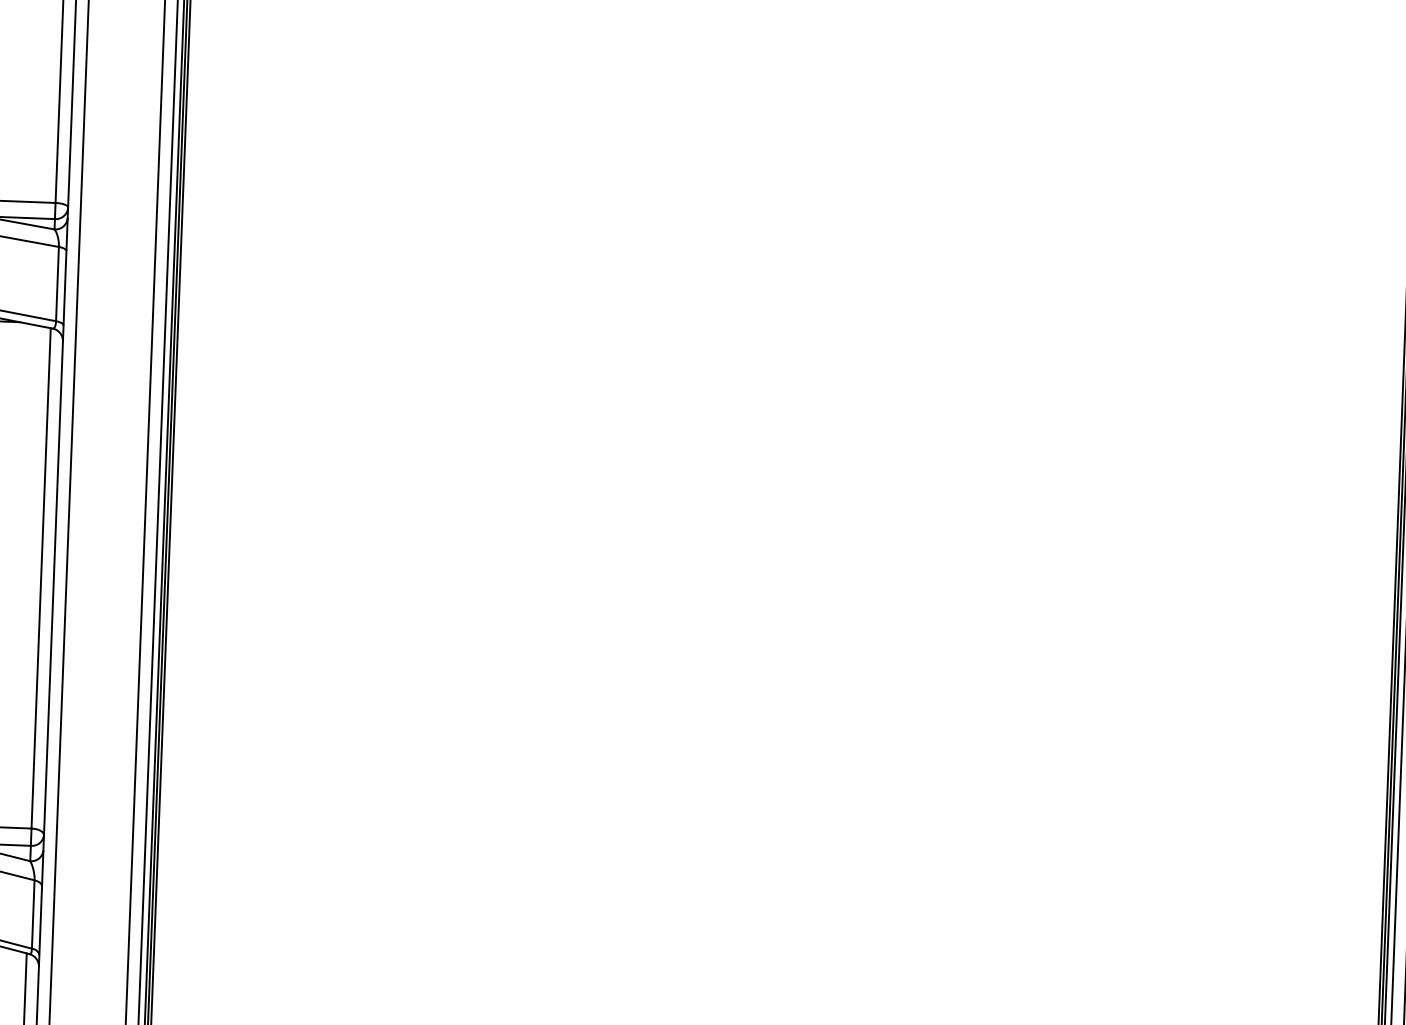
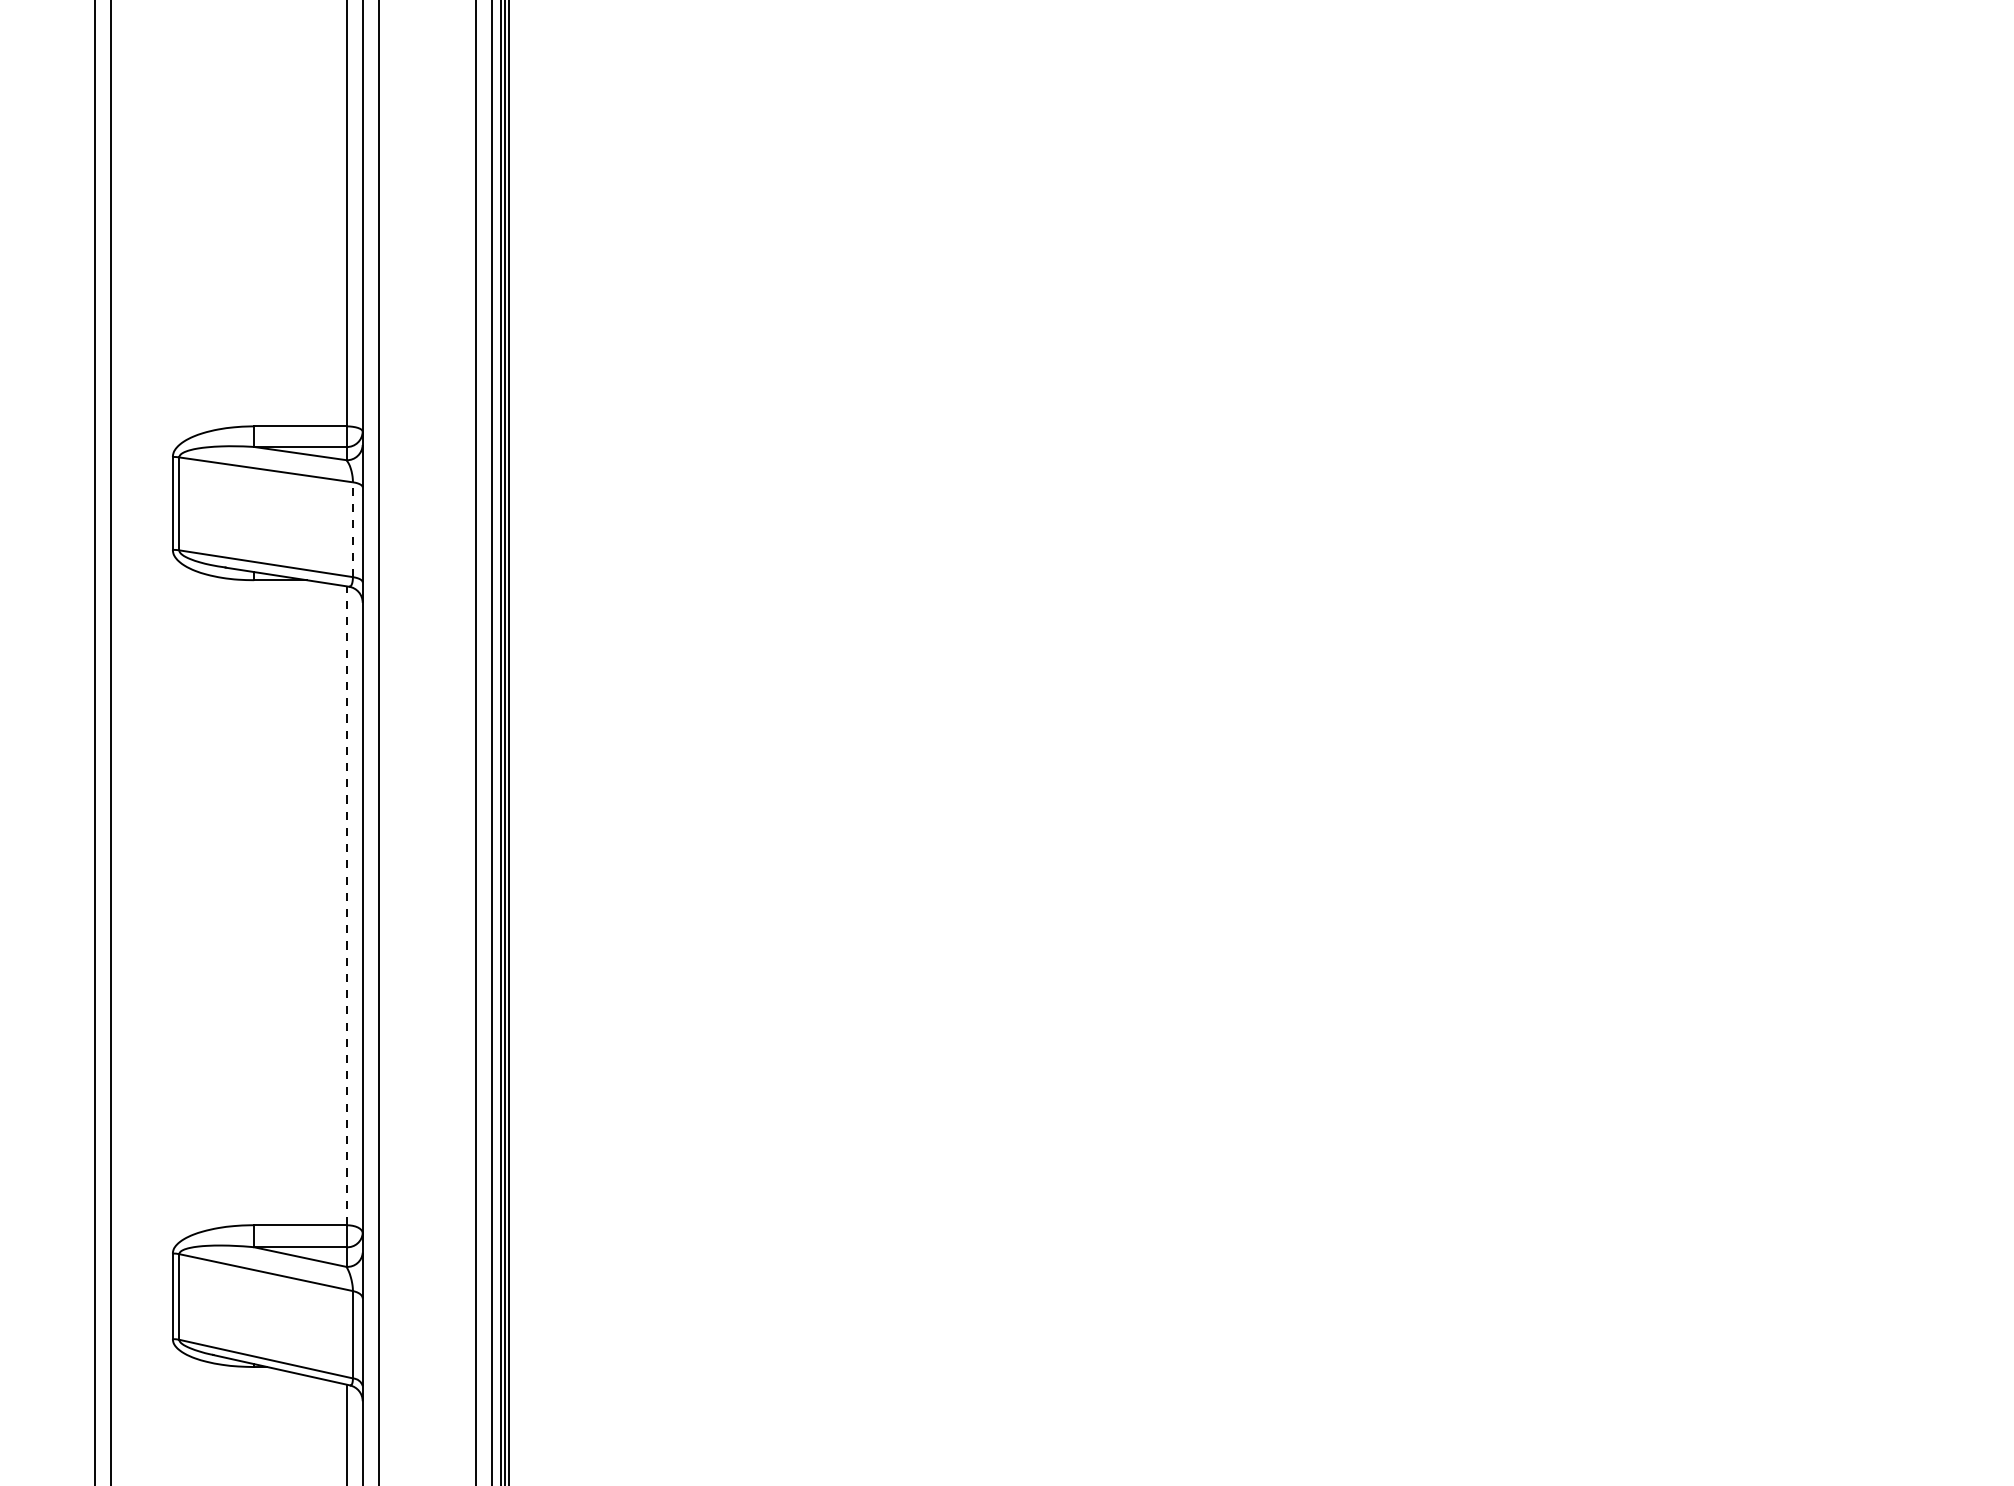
line: (57, 283) -> (352, 529), solid -> dashed
line: (41, 578) -> (346, 905), solid -> dashed

